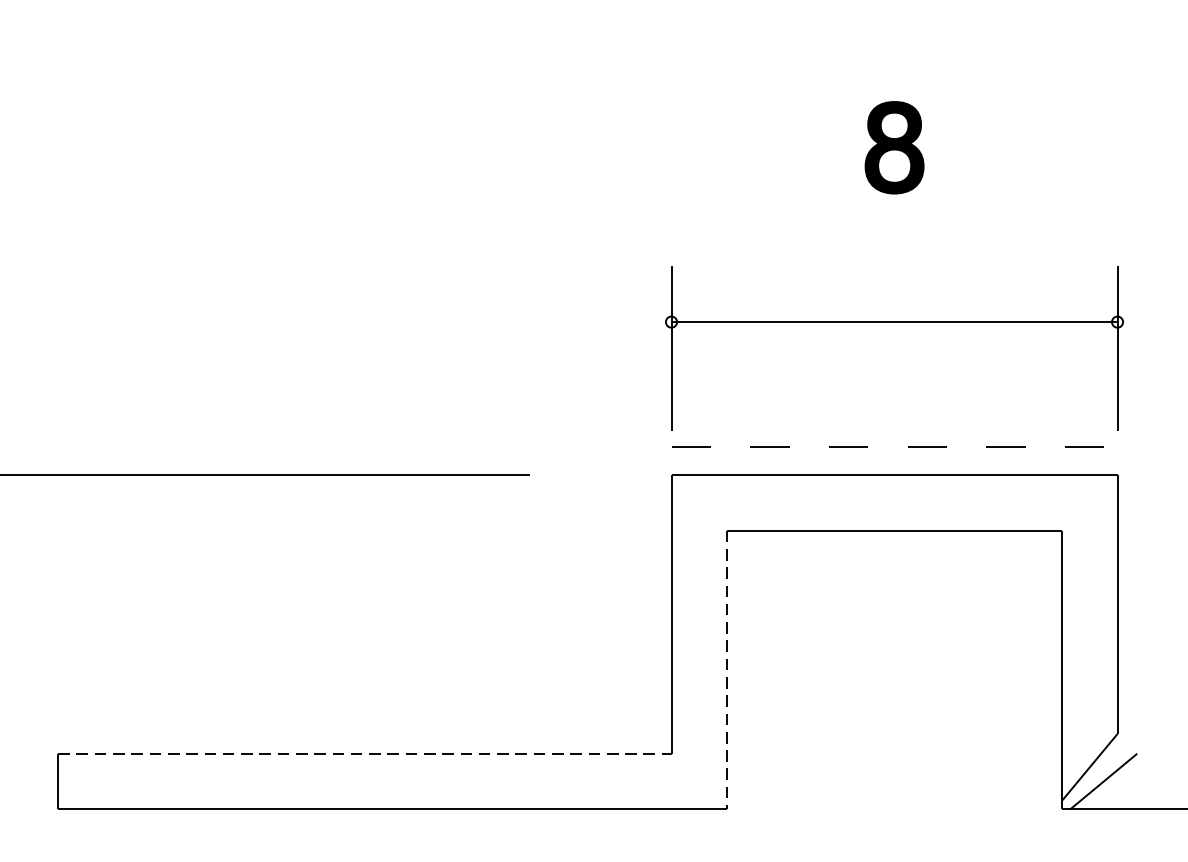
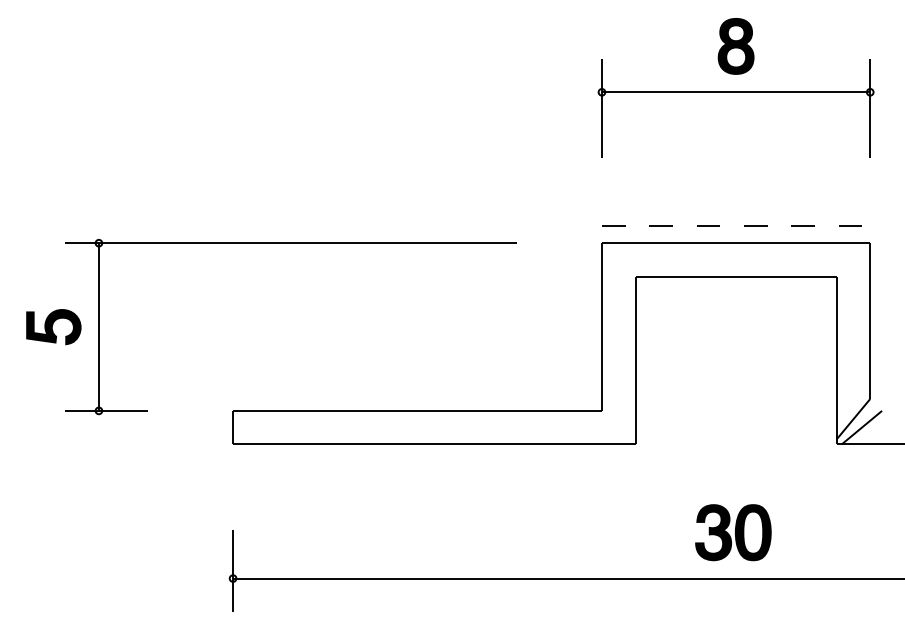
part: (893, 322) -> (735, 92), moved
line: (727, 669) -> (635, 360), dashed -> solid
line: (366, 753) -> (418, 410), dashed -> solid

